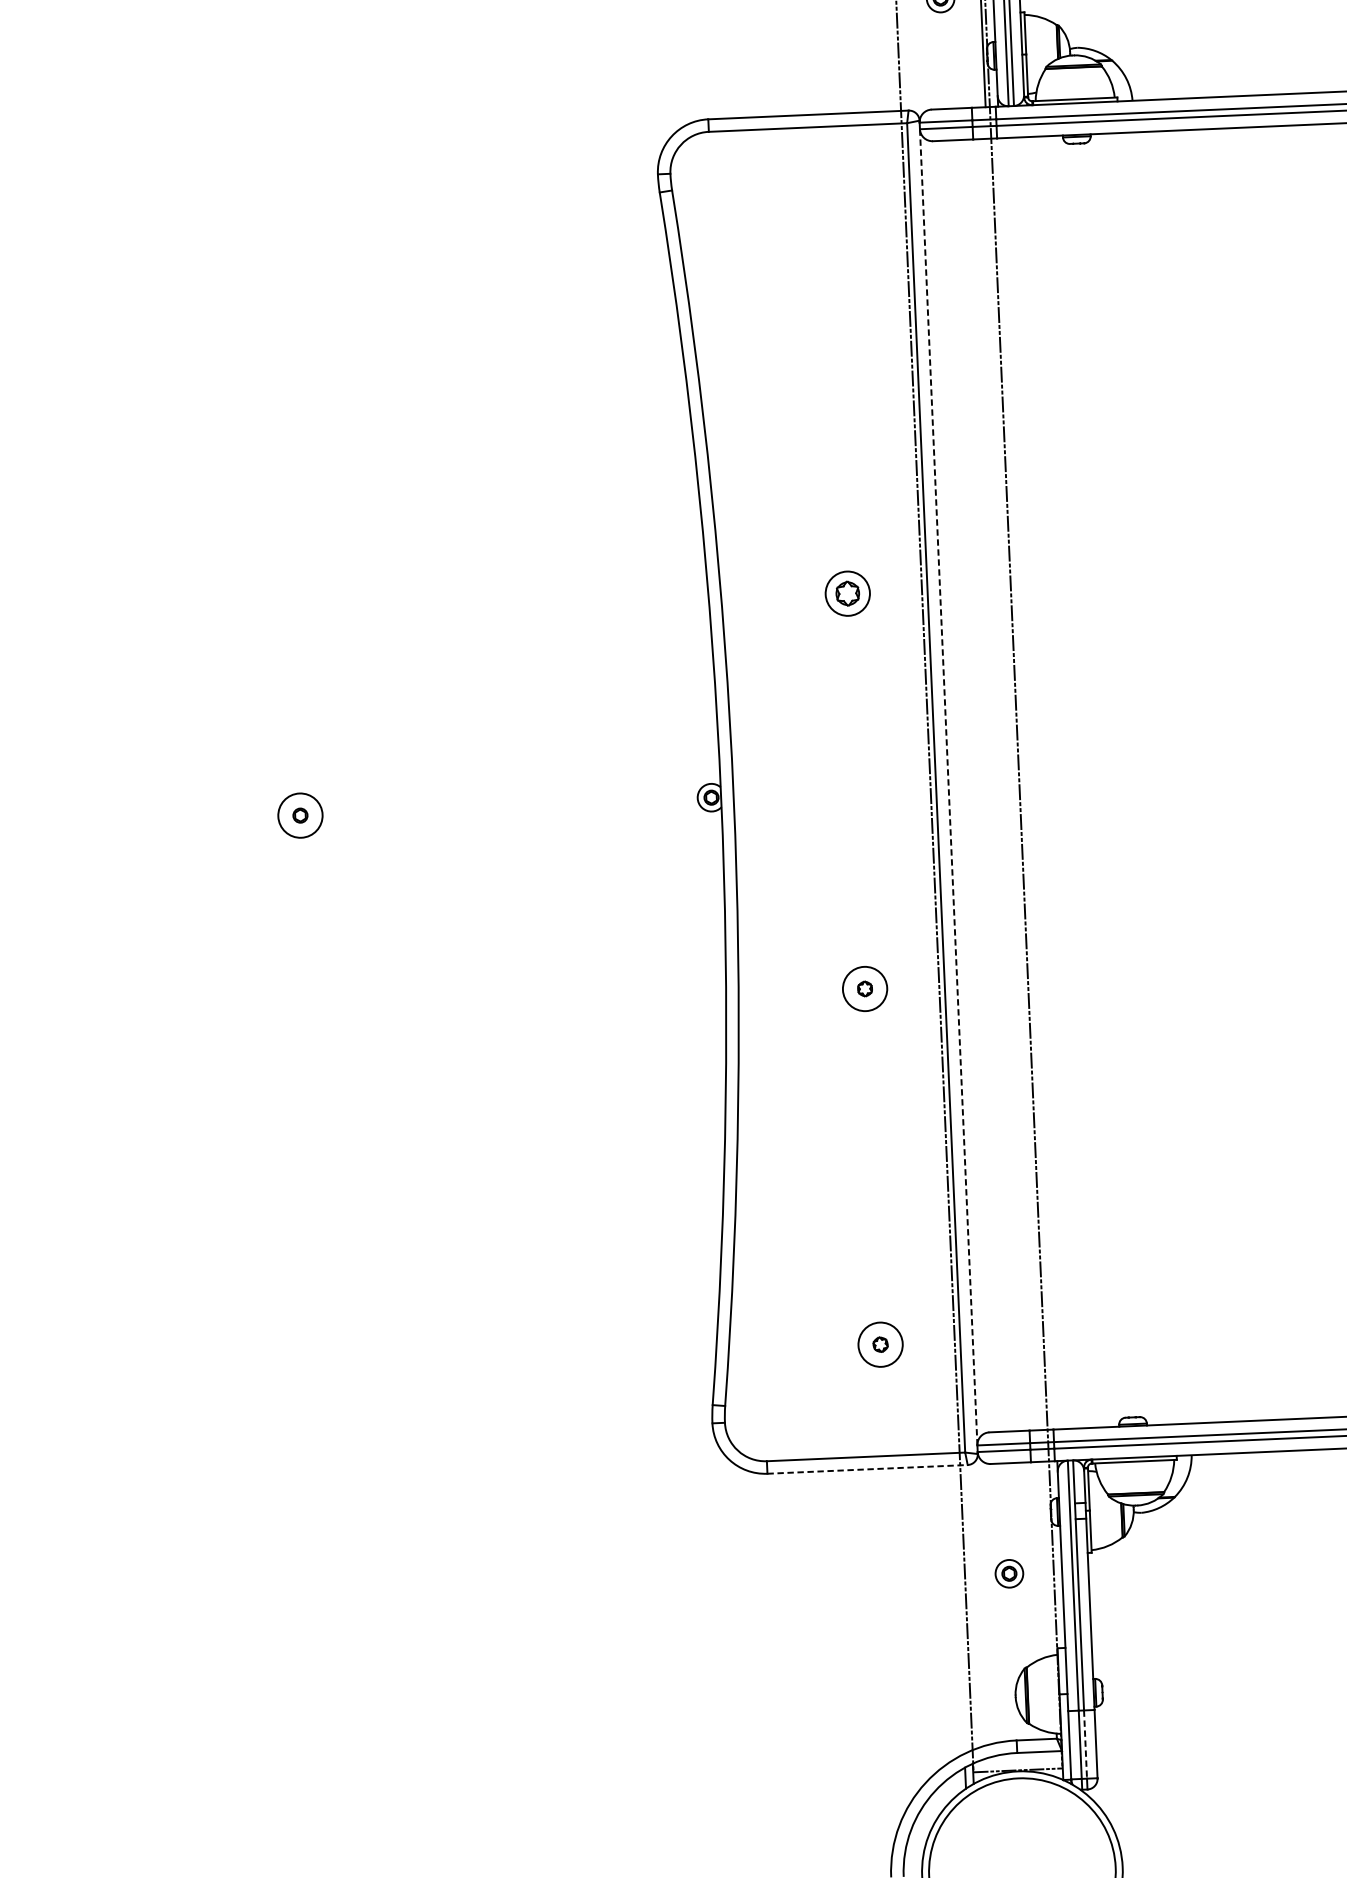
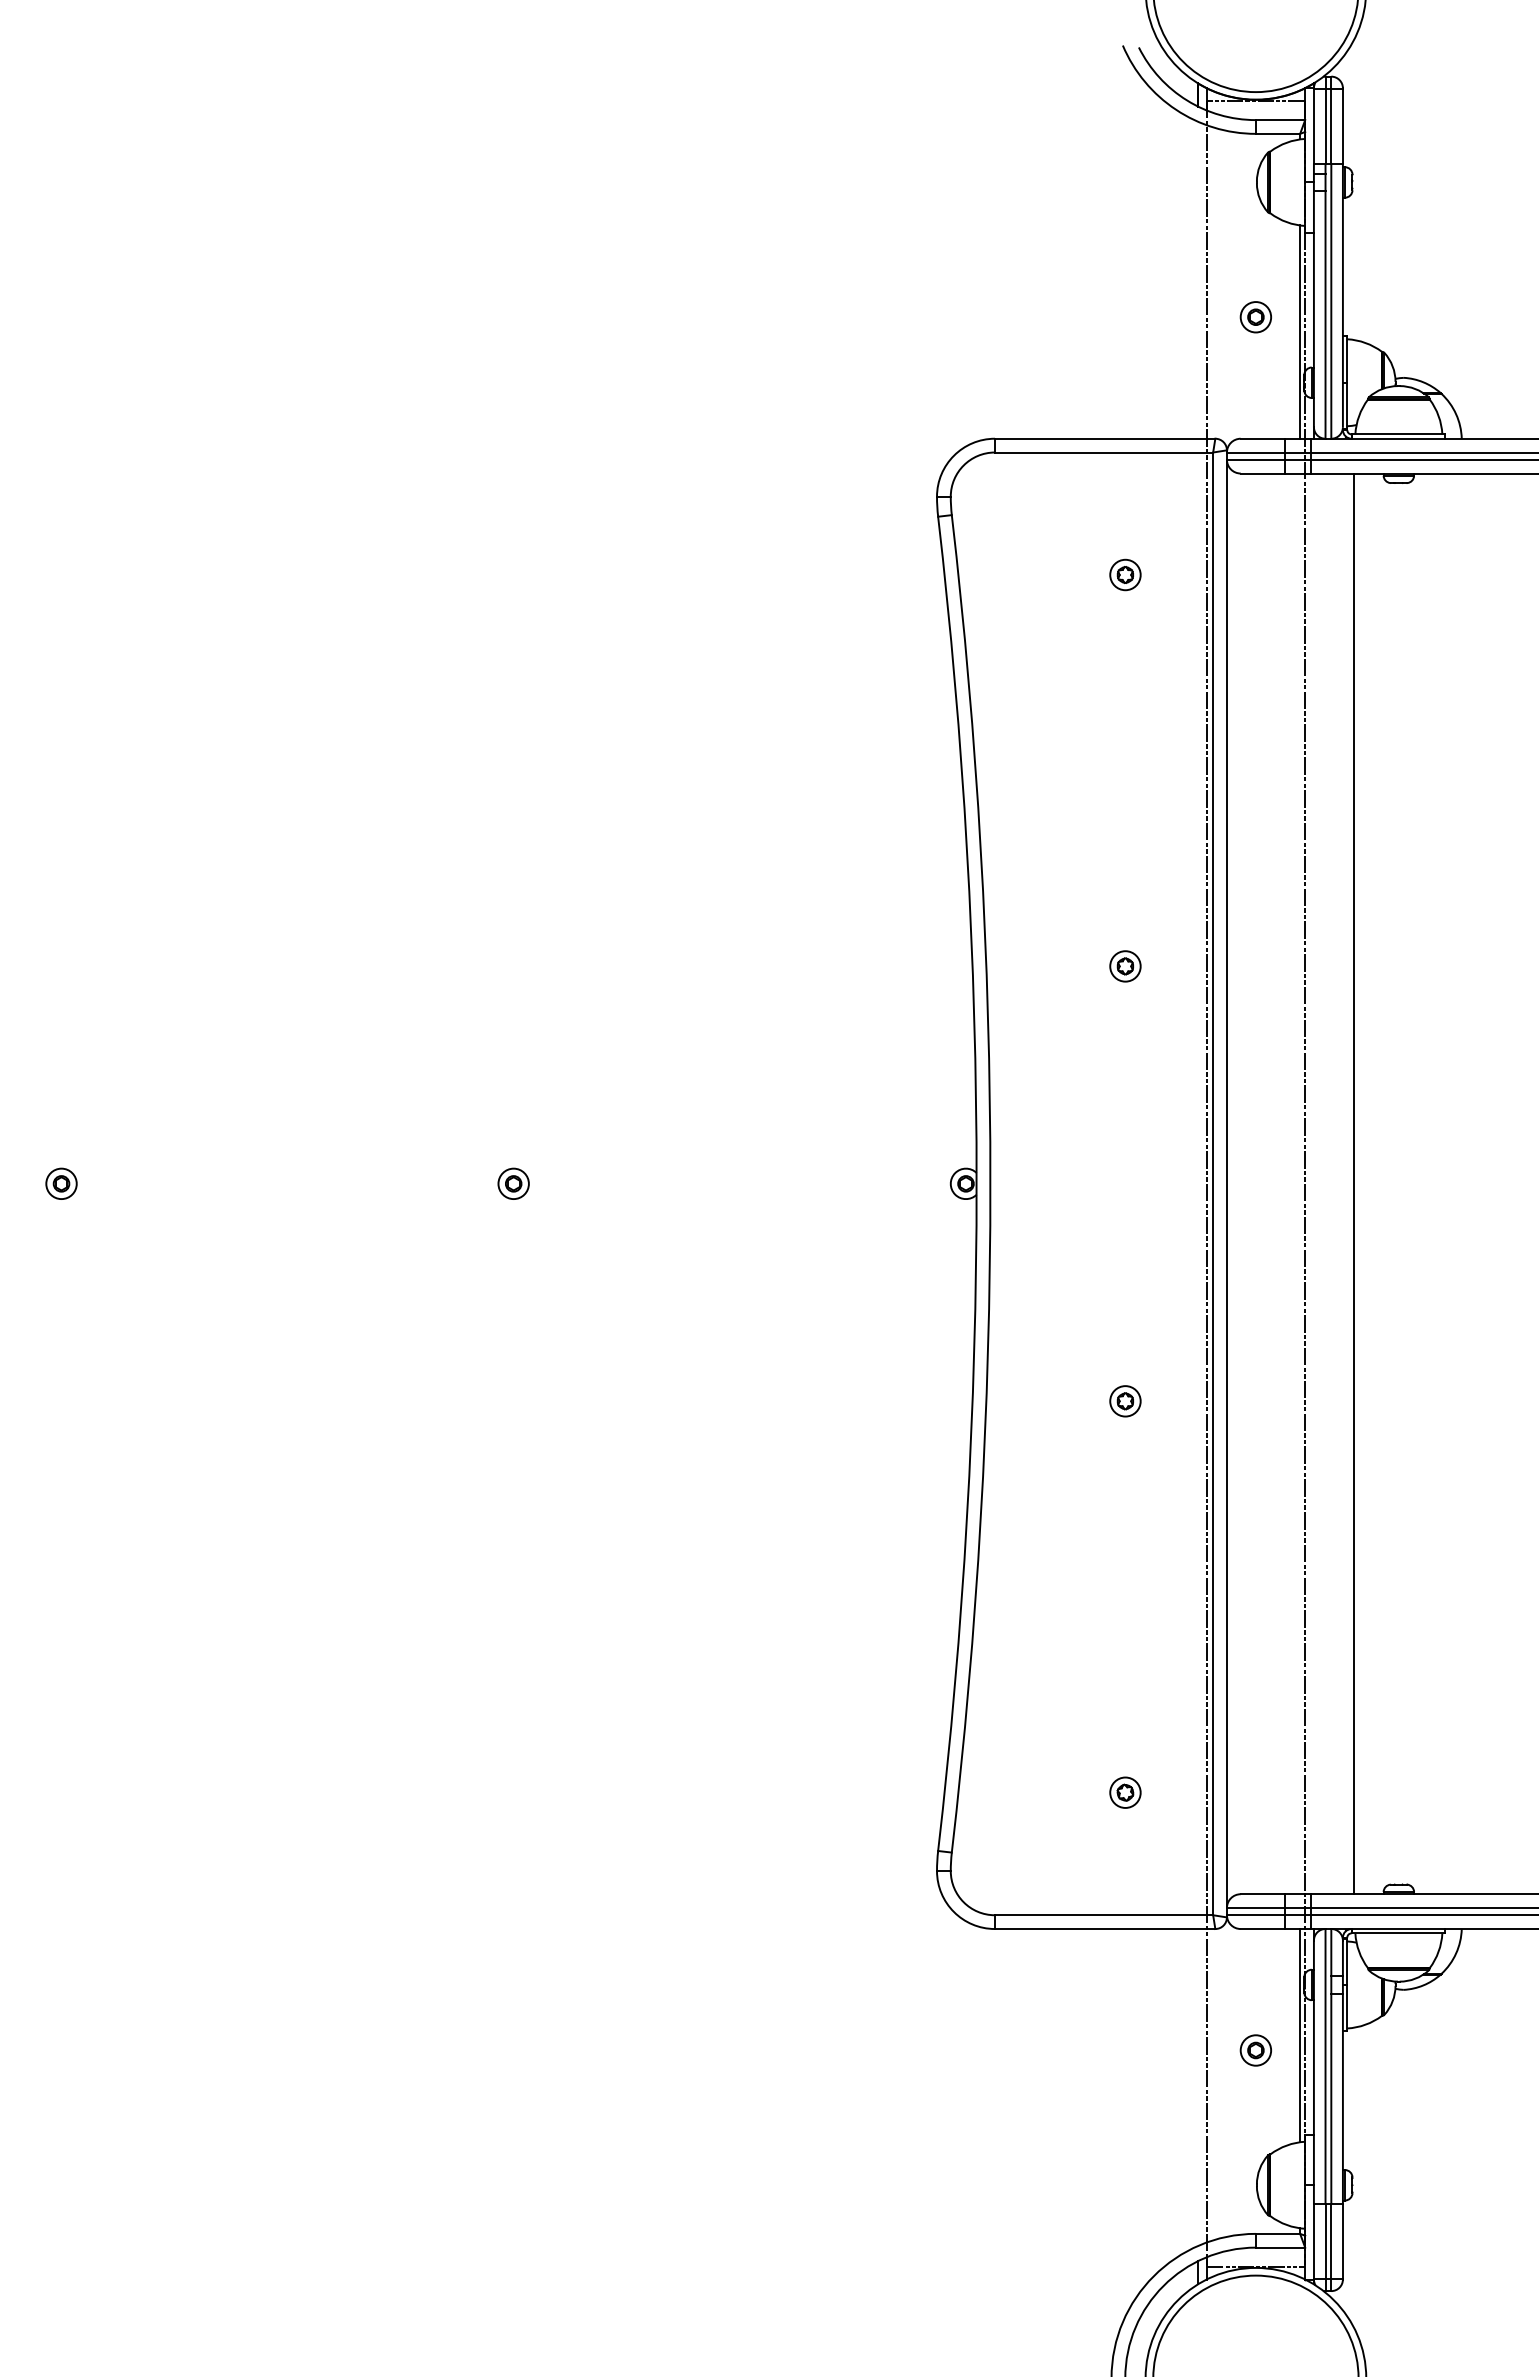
part: (832, 237) -> (1125, 574), added
part: (847, 593) -> (1125, 966), size x0.62
line: (1063, 781) -> (1353, 1183), added
line: (948, 787) -> (1226, 1183), dashed -> solid
circle: (300, 815) -> (513, 1183), size x0.62
circle: (865, 989) -> (1125, 1401), size x0.62
circle: (880, 1344) -> (1125, 1792), size x0.62
line: (867, 1469) -> (1105, 1929), dashed -> solid
line: (1049, 1558) -> (1300, 2035), added
line: (1085, 1744) -> (1331, 2241), dashed -> solid

